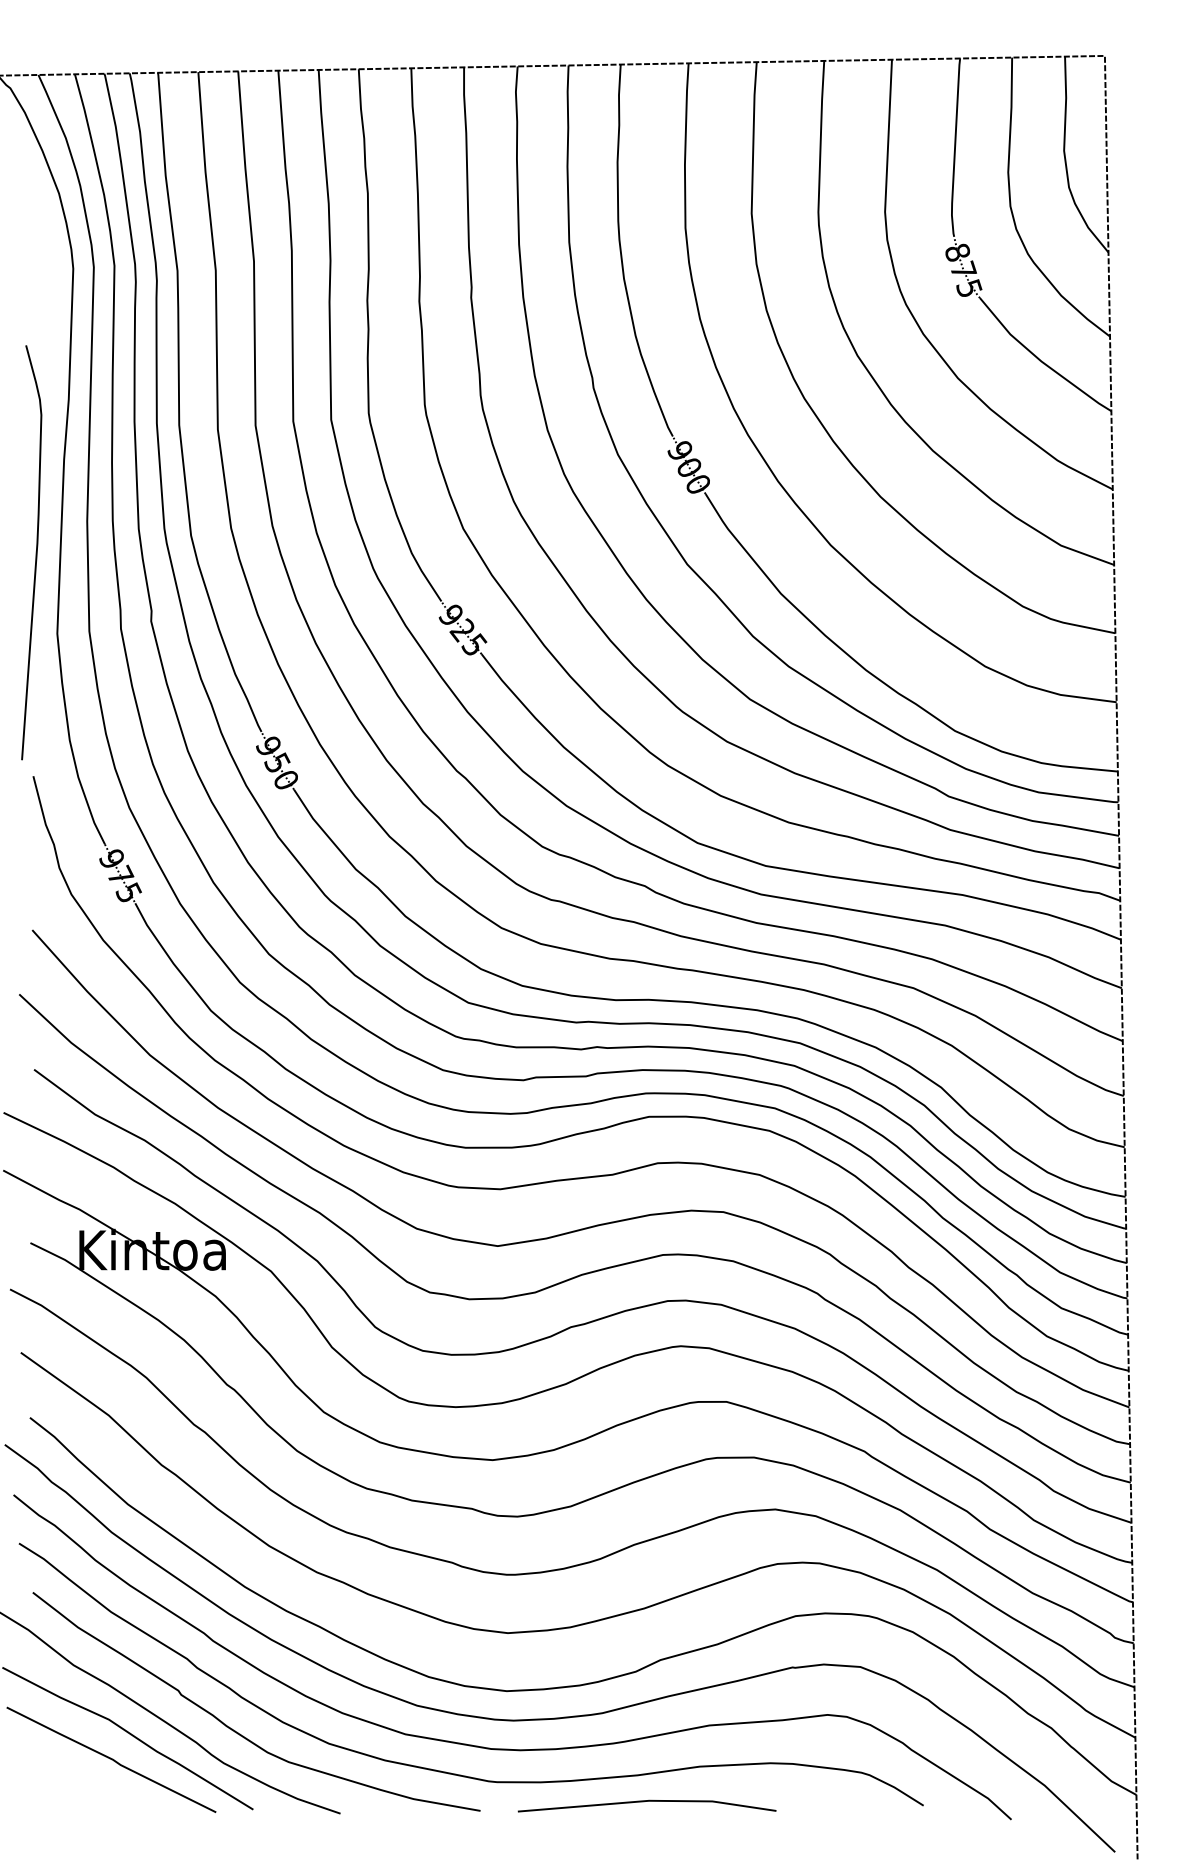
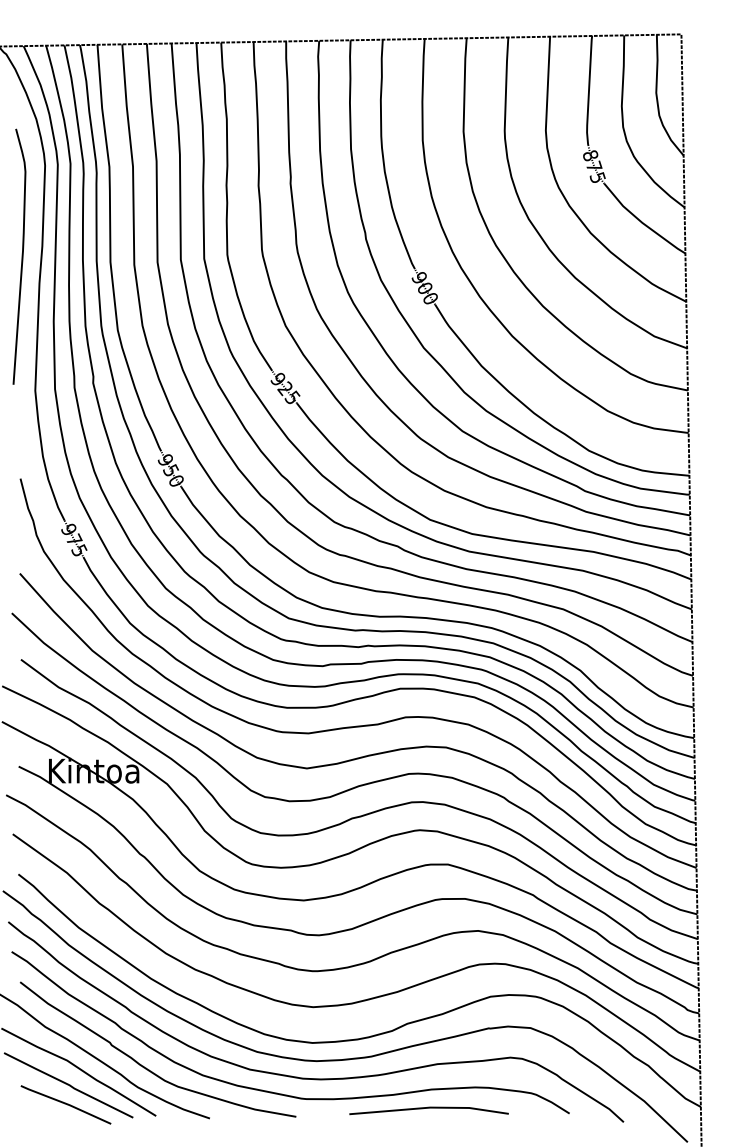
curve: (34, 552) -> (21, 256), moved
line: (106, 1790) -> (65, 1104), added
line: (646, 1802) -> (428, 1108), moved

